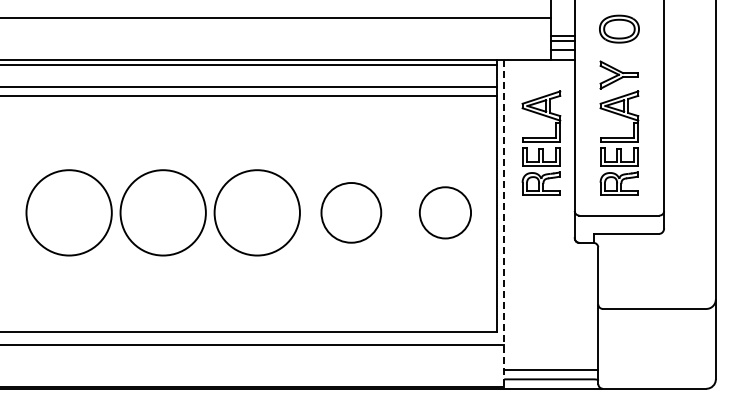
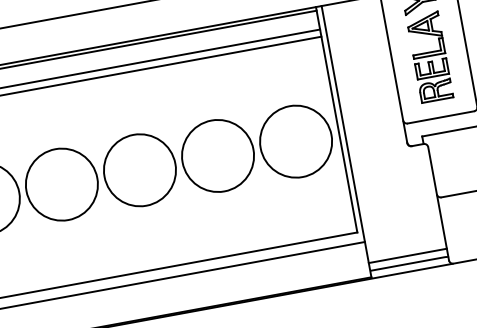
part: (541, 142) -> (365, 68), removed
circle: (351, 212) -> (218, 155), size x1.43
circle: (445, 212) -> (296, 141), size x1.67
line: (504, 224) -> (346, 142), dashed -> solid

